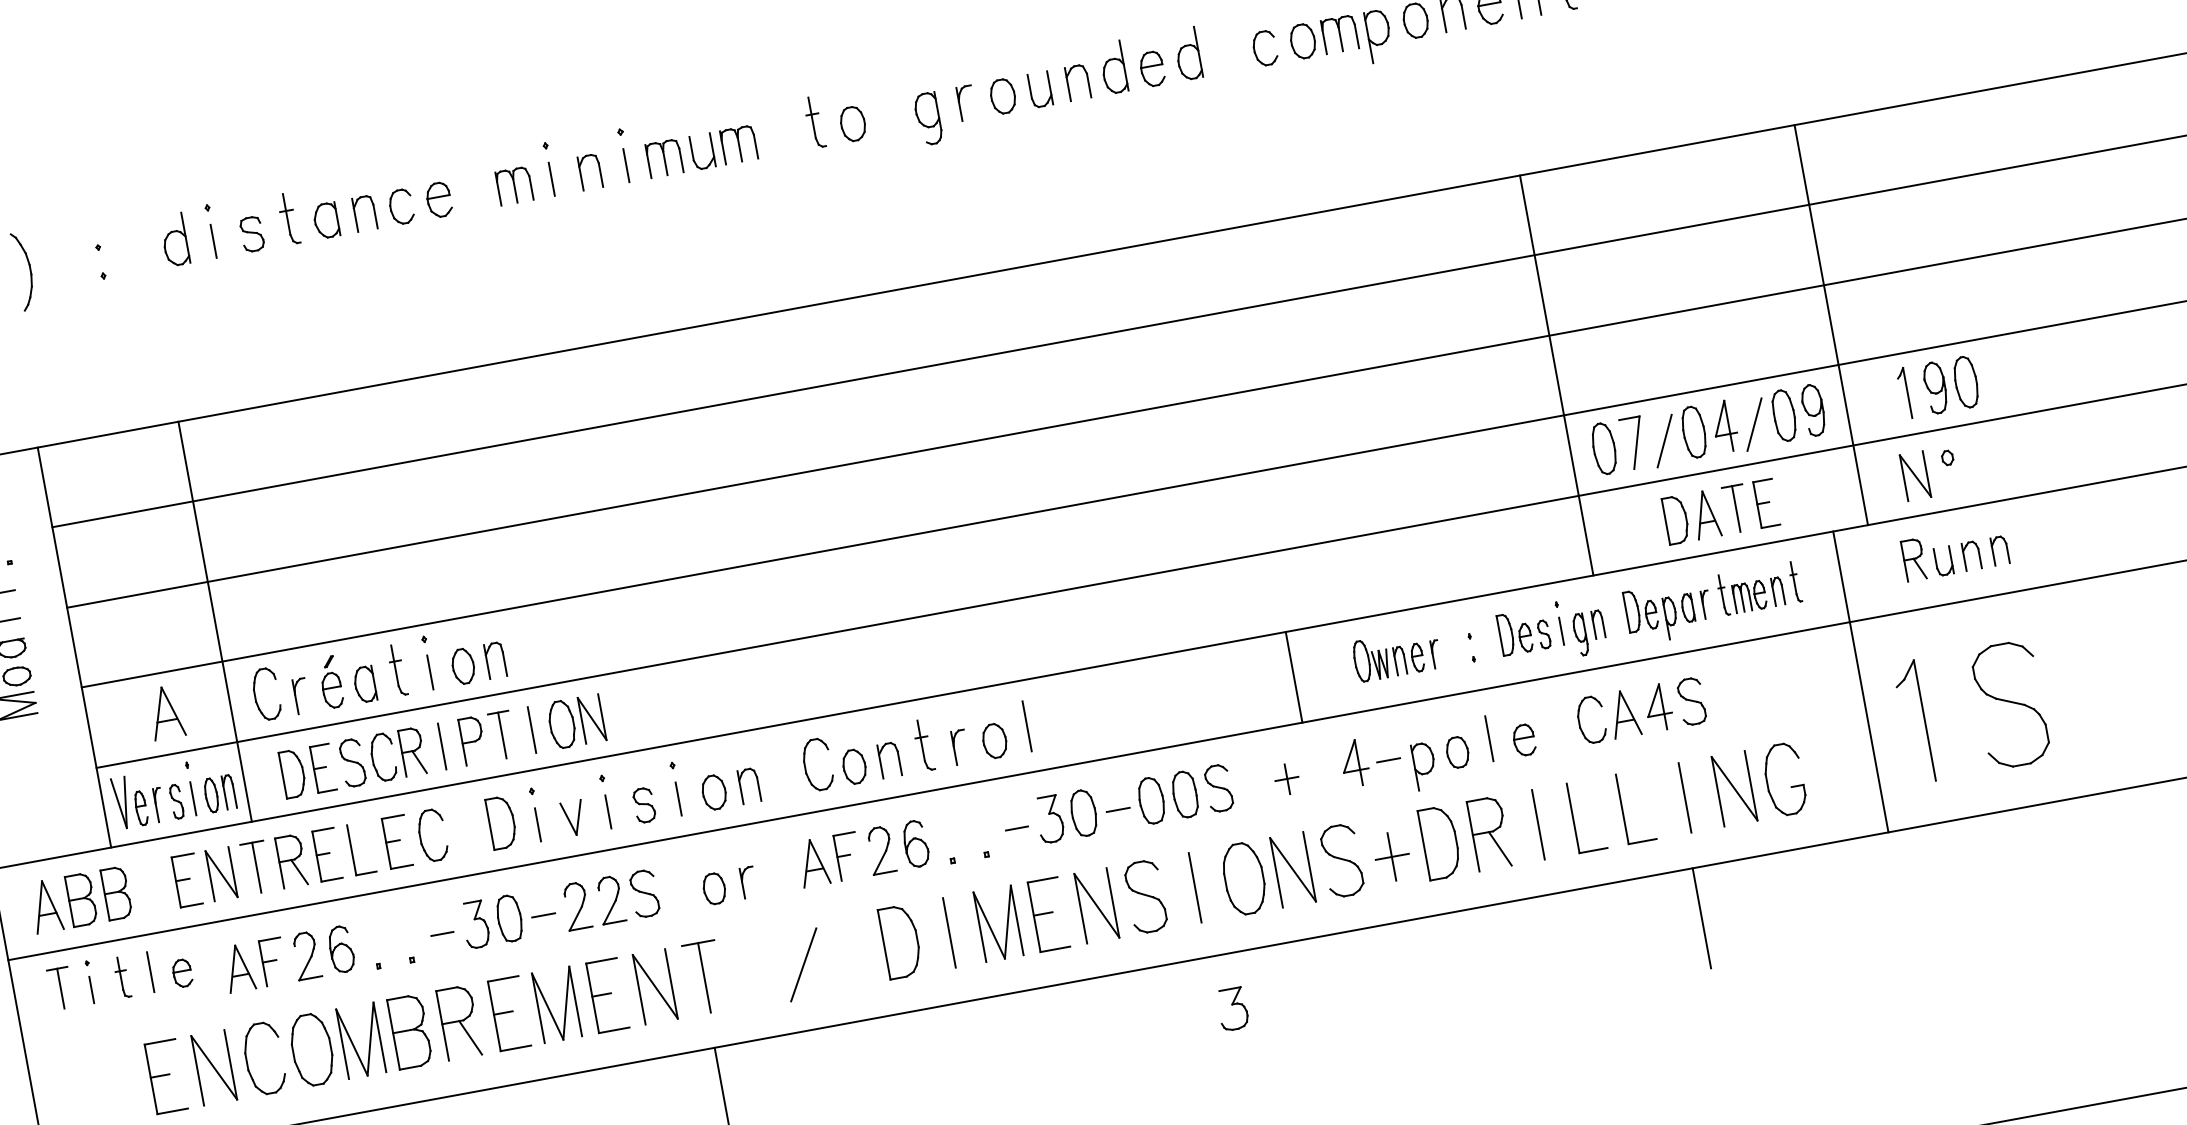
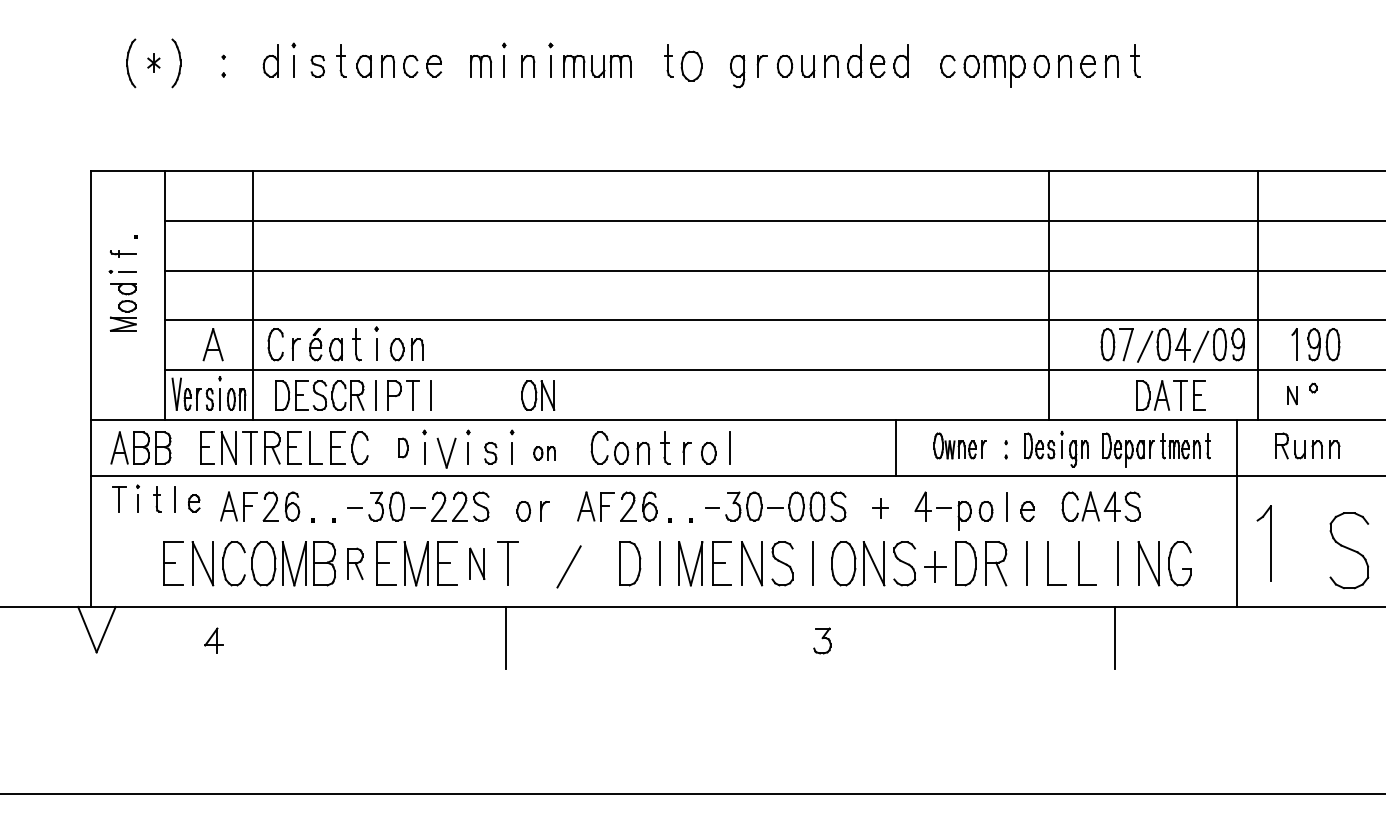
part: (852, 124) -> (691, 66), size x1.4
line: (1556, 374) -> (1049, 294), moved
part: (1915, 475) -> (1292, 395), size x0.6
part: (2011, 704) -> (1349, 550), moved
part: (577, 721) -> (538, 395), moved
part: (730, 789) -> (544, 453), size x0.6
part: (573, 818) -> (446, 453), size x1.4
part: (502, 821) -> (403, 447), size x0.6
part: (655, 986) -> (477, 563), size x0.7
part: (459, 1022) -> (355, 563), size x0.7

